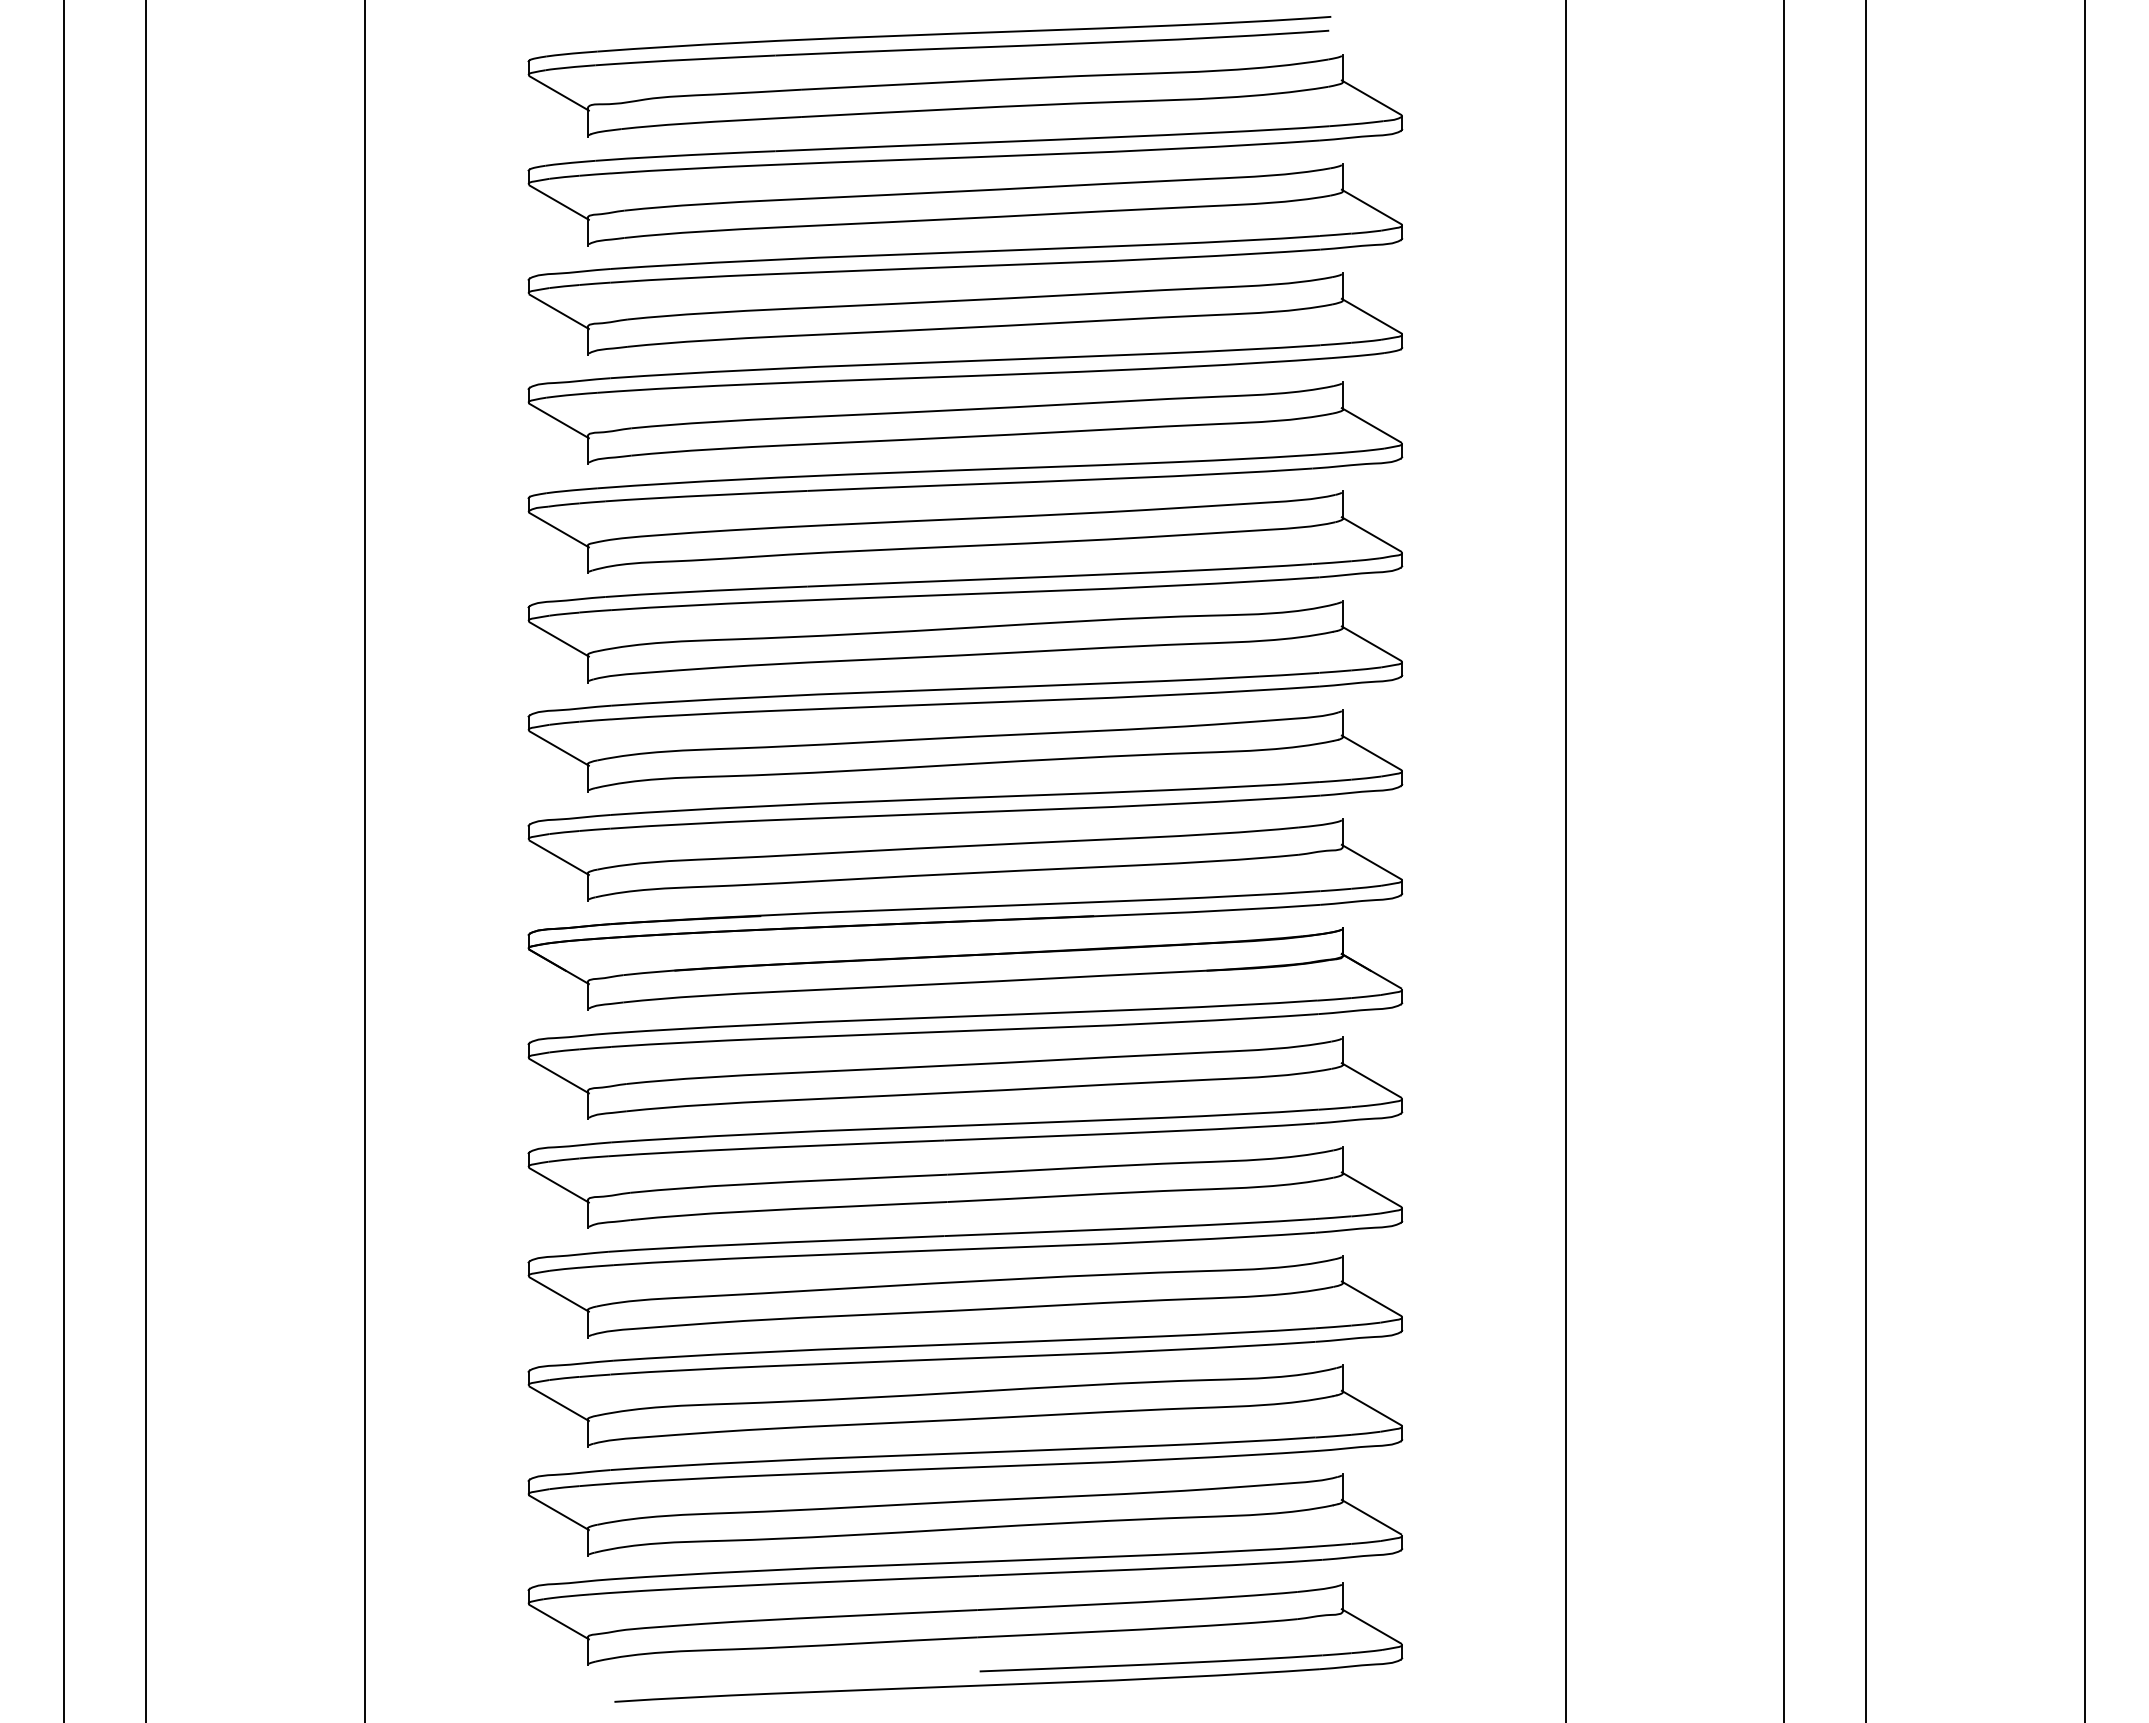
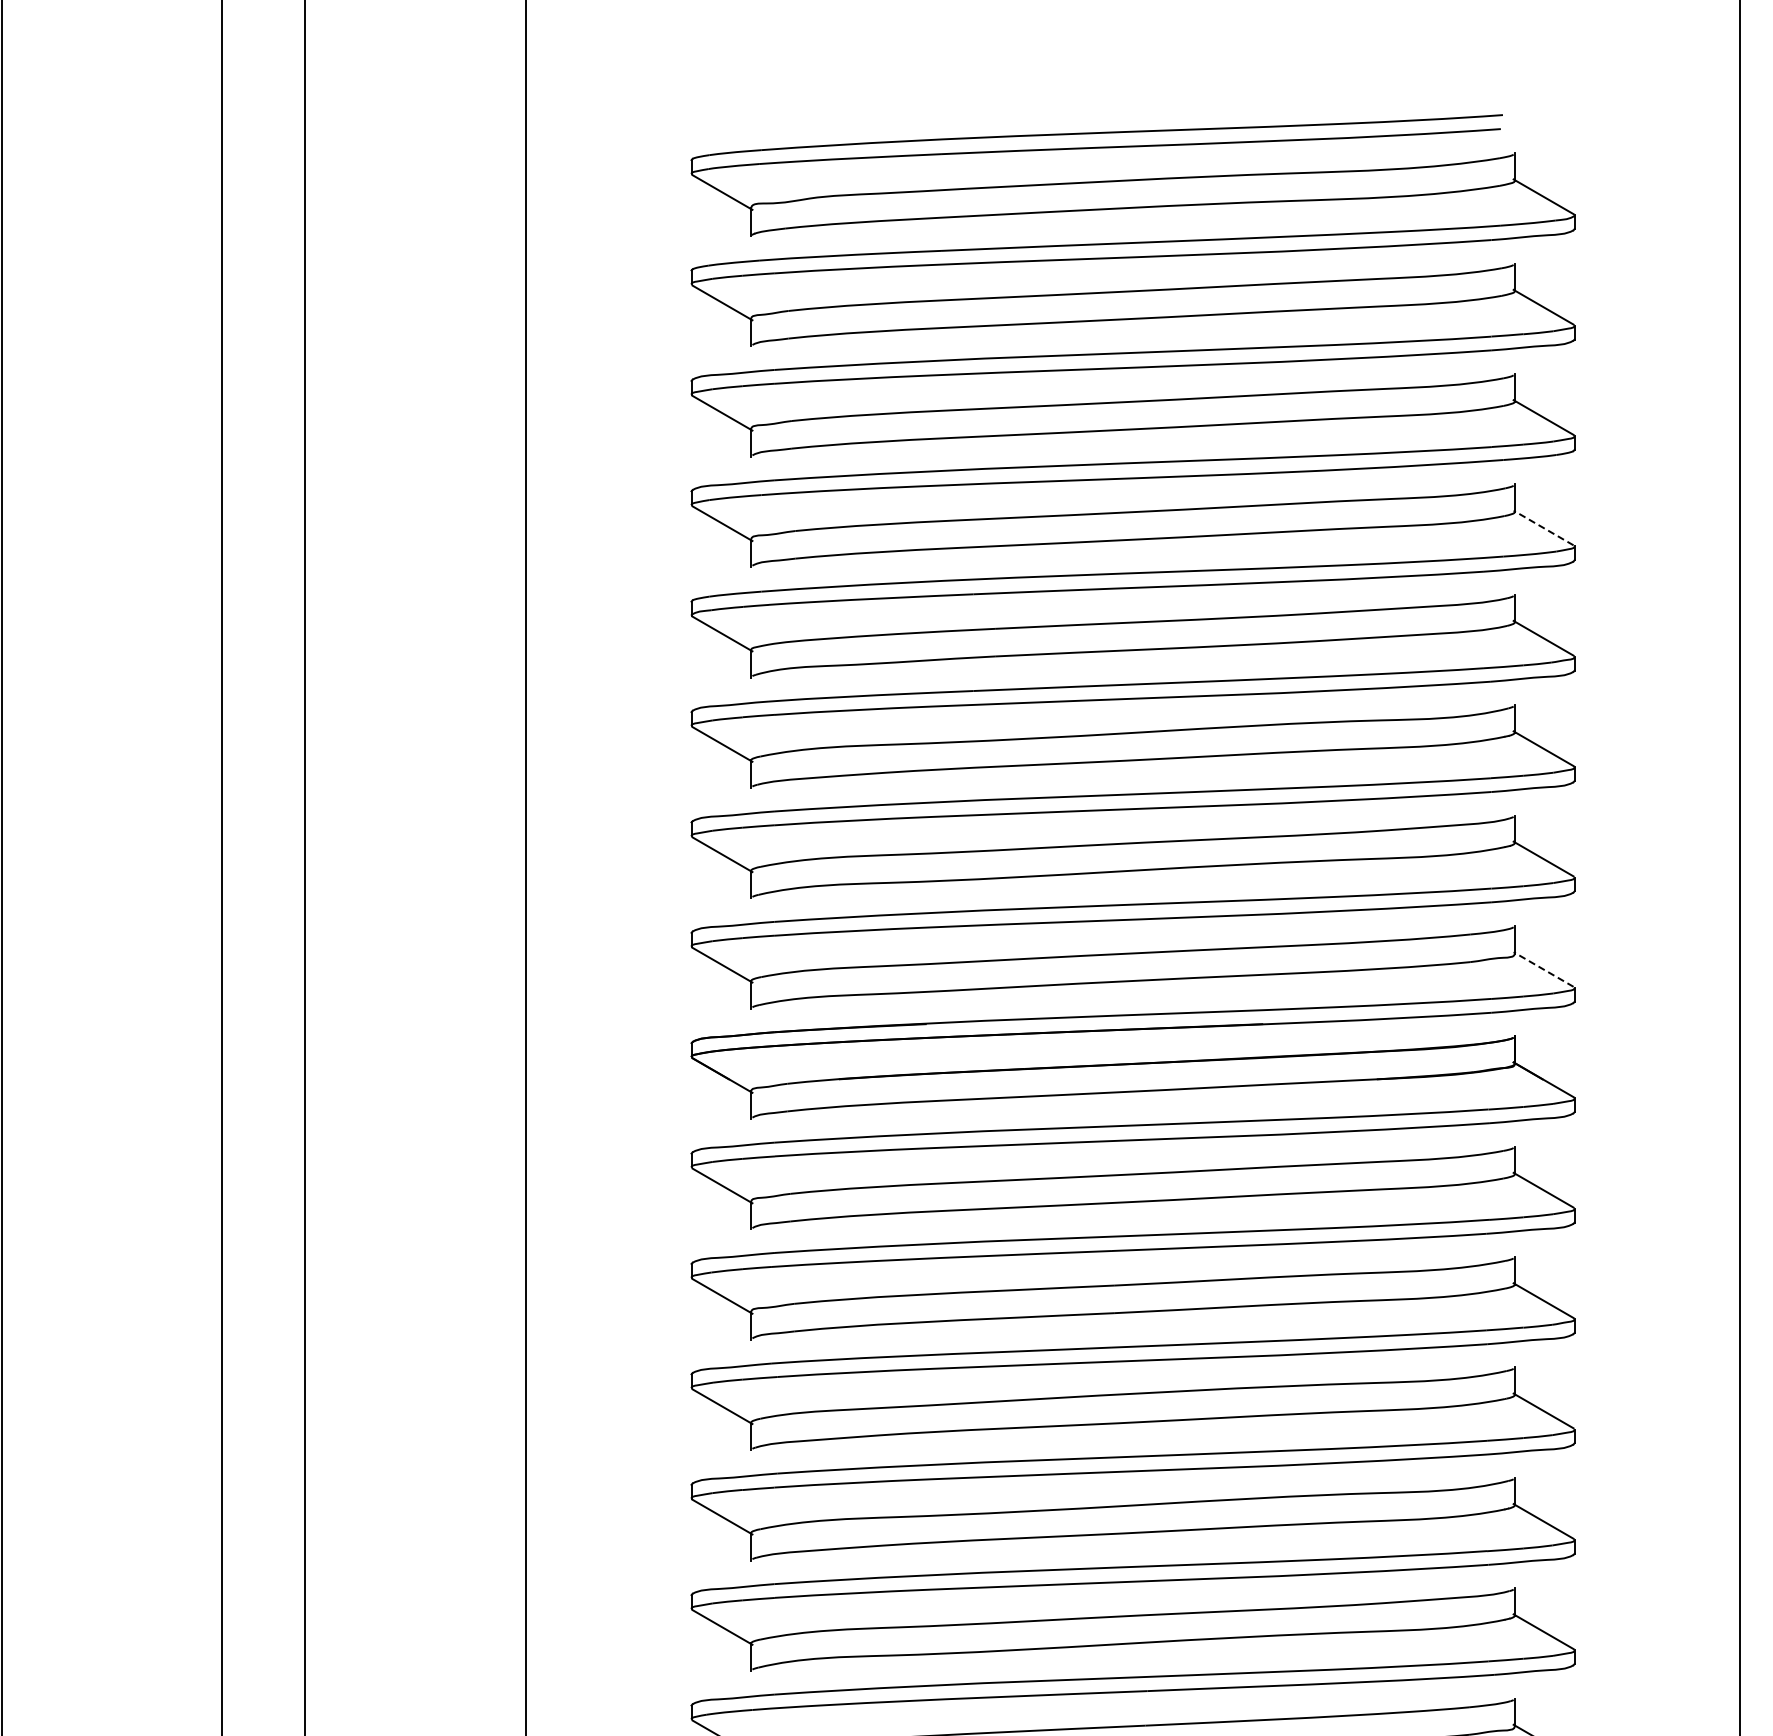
line: (1371, 425) -> (1543, 528), solid -> dashed
line: (1371, 861) -> (1543, 968), solid -> dashed

